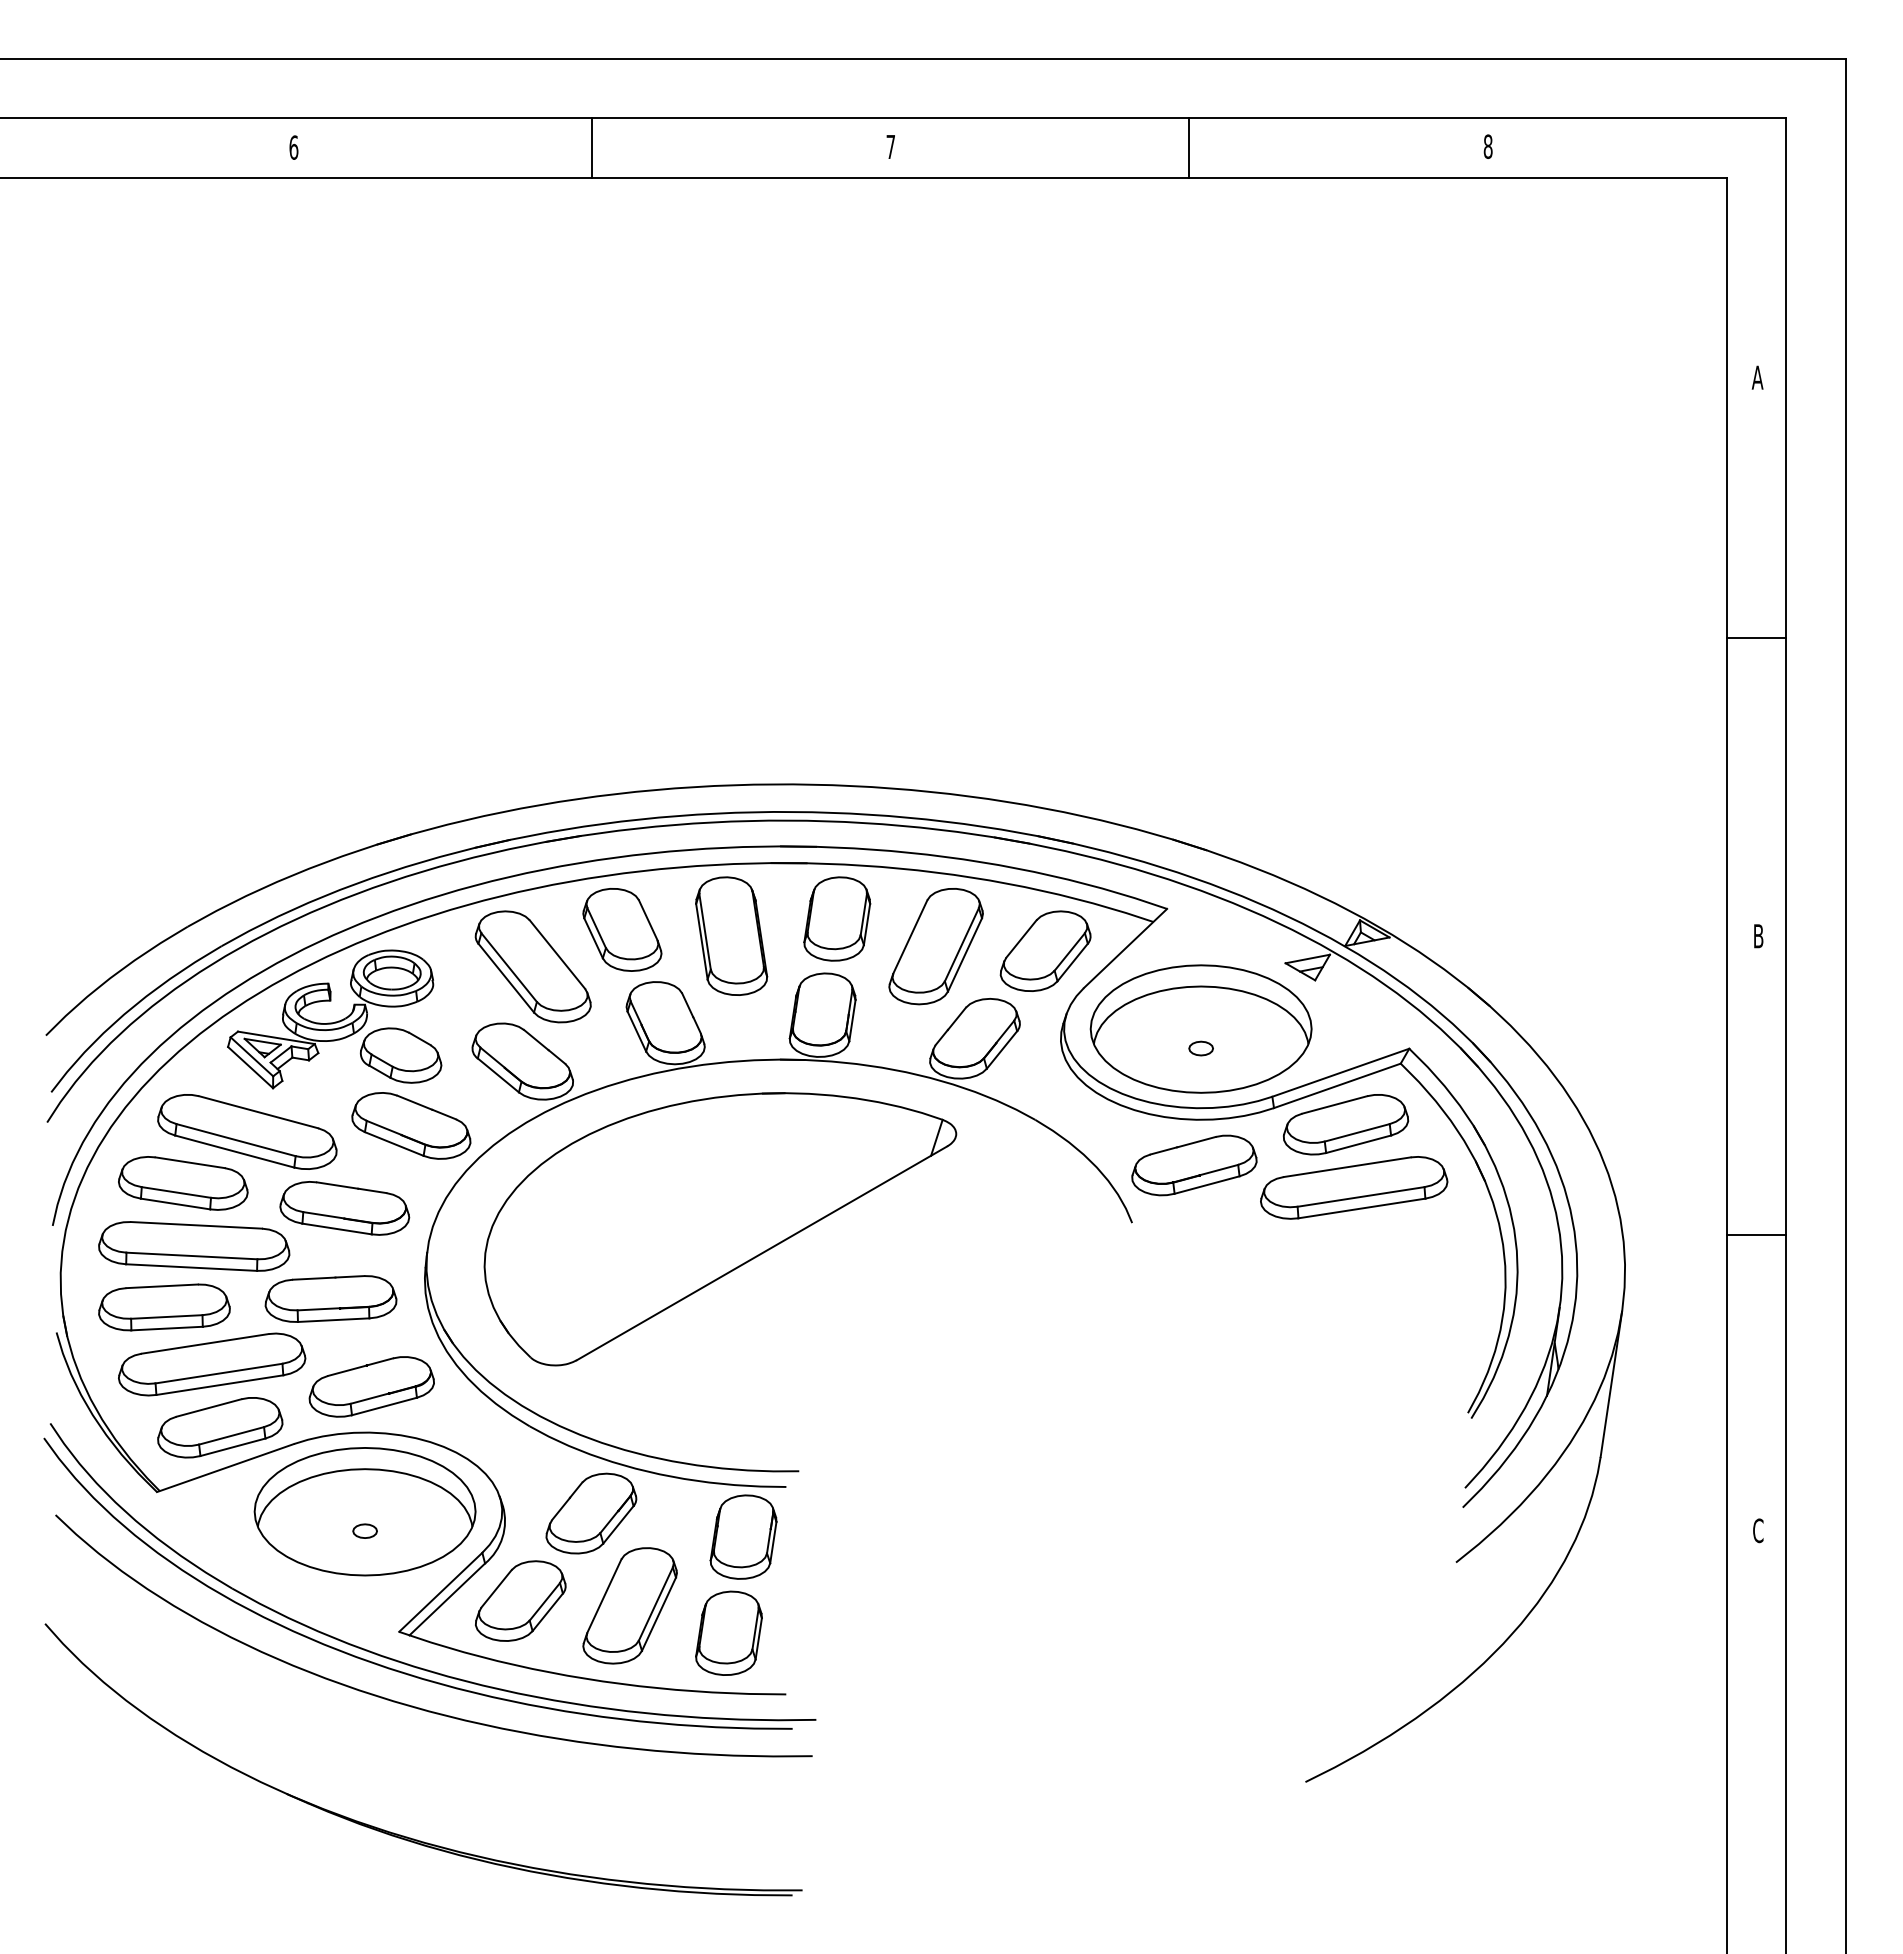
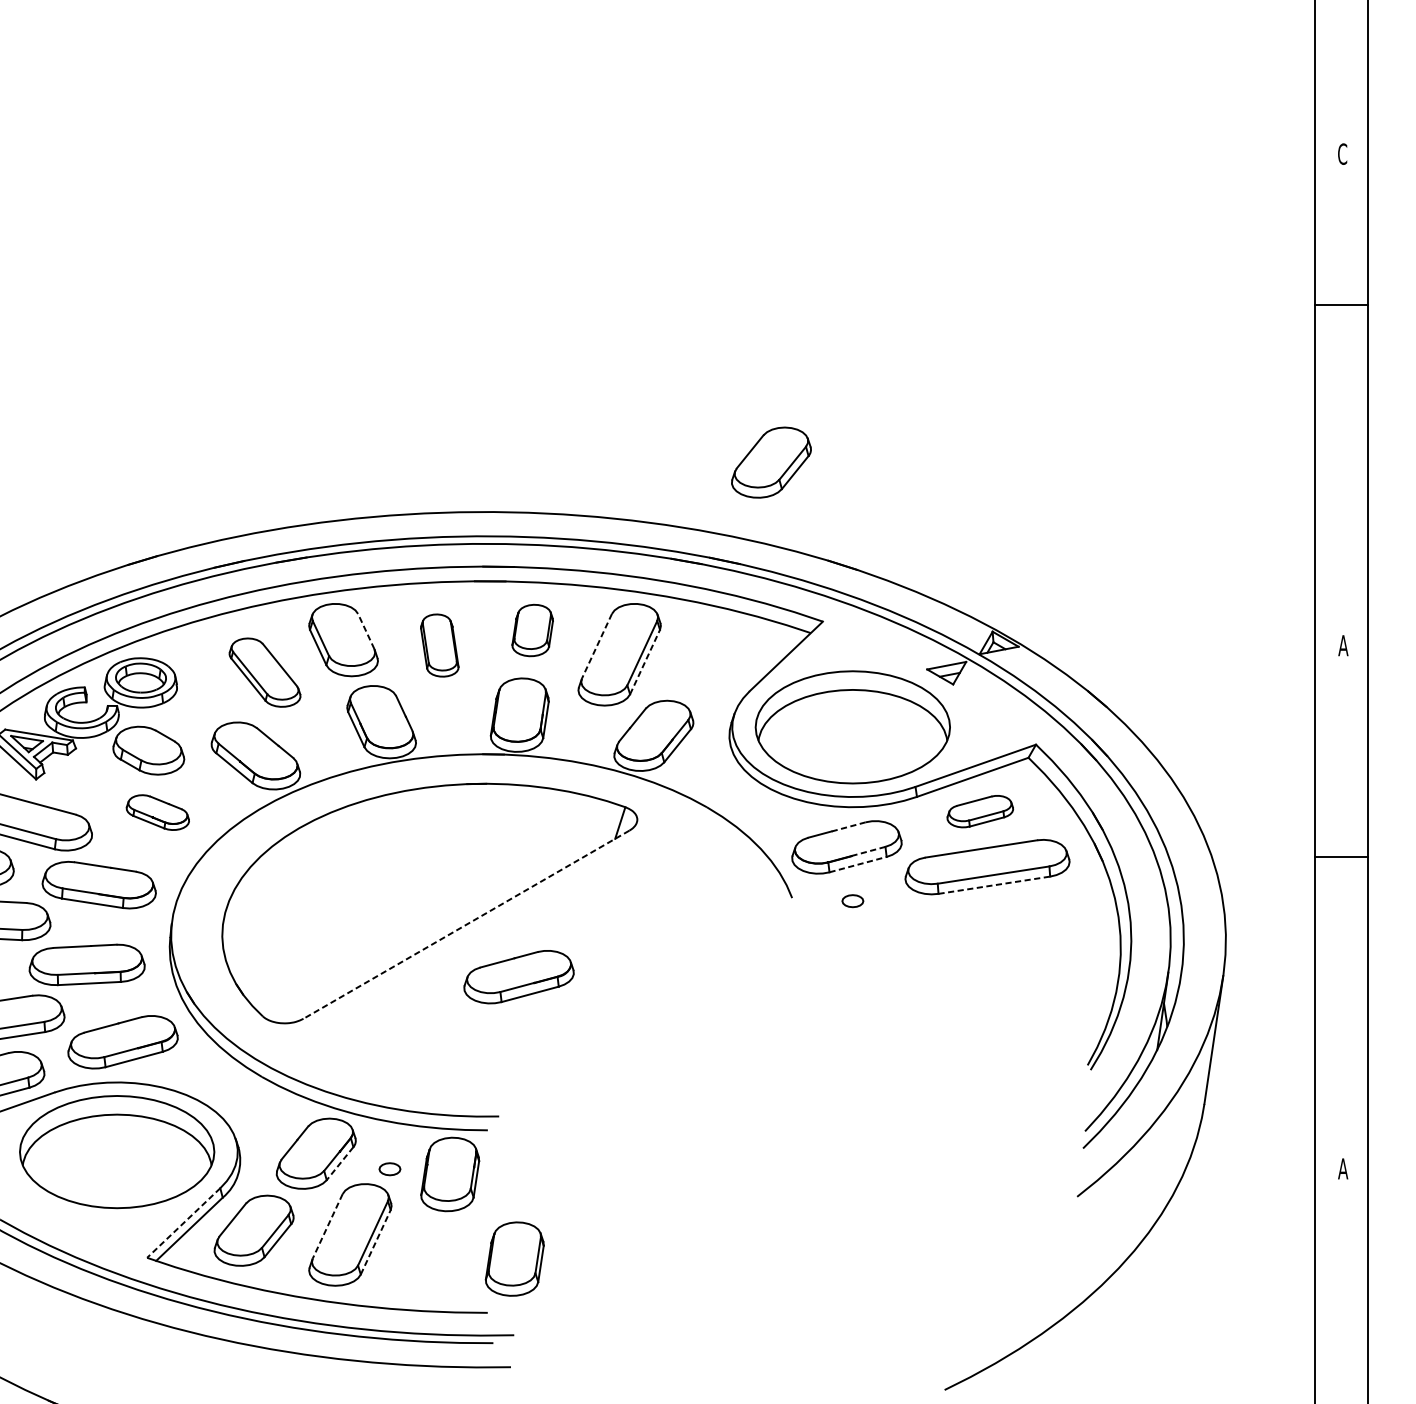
text: (1757, 377) -> (1342, 153), A -> C
line: (1756, 637) -> (1341, 304), moved
part: (837, 918) -> (532, 630), size x0.7
line: (647, 919) -> (365, 630), solid -> dashed
part: (731, 935) -> (439, 645), size x0.6
text: (1758, 936) -> (1343, 645), B -> A
line: (910, 937) -> (597, 646), solid -> dashed
part: (1045, 950) -> (771, 461), moved
line: (965, 954) -> (645, 661), solid -> dashed
part: (532, 966) -> (264, 672), size x0.7
part: (1200, 1048) -> (852, 901), moved
part: (1345, 1124) -> (979, 811), size x0.6
part: (411, 1125) -> (157, 812), size x0.6
line: (1196, 1142) -> (848, 827), solid -> dashed
line: (1218, 1170) -> (868, 851), solid -> dashed
line: (1207, 1185) -> (858, 865), solid -> dashed
line: (1362, 1208) -> (994, 885), solid -> dashed
line: (1756, 1234) -> (1341, 856), moved
line: (762, 1253) -> (466, 924), solid -> dashed
part: (821, 1312) -> (518, 976), added
line: (618, 1525) -> (340, 1164), solid -> dashed
part: (364, 1530) -> (389, 1168), moved
text: (1758, 1530) -> (1343, 1168), C -> A
line: (440, 1592) -> (183, 1223), solid -> dashed
line: (604, 1596) -> (327, 1226), solid -> dashed
line: (659, 1613) -> (376, 1241), solid -> dashed
part: (728, 1632) -> (514, 1258), moved

